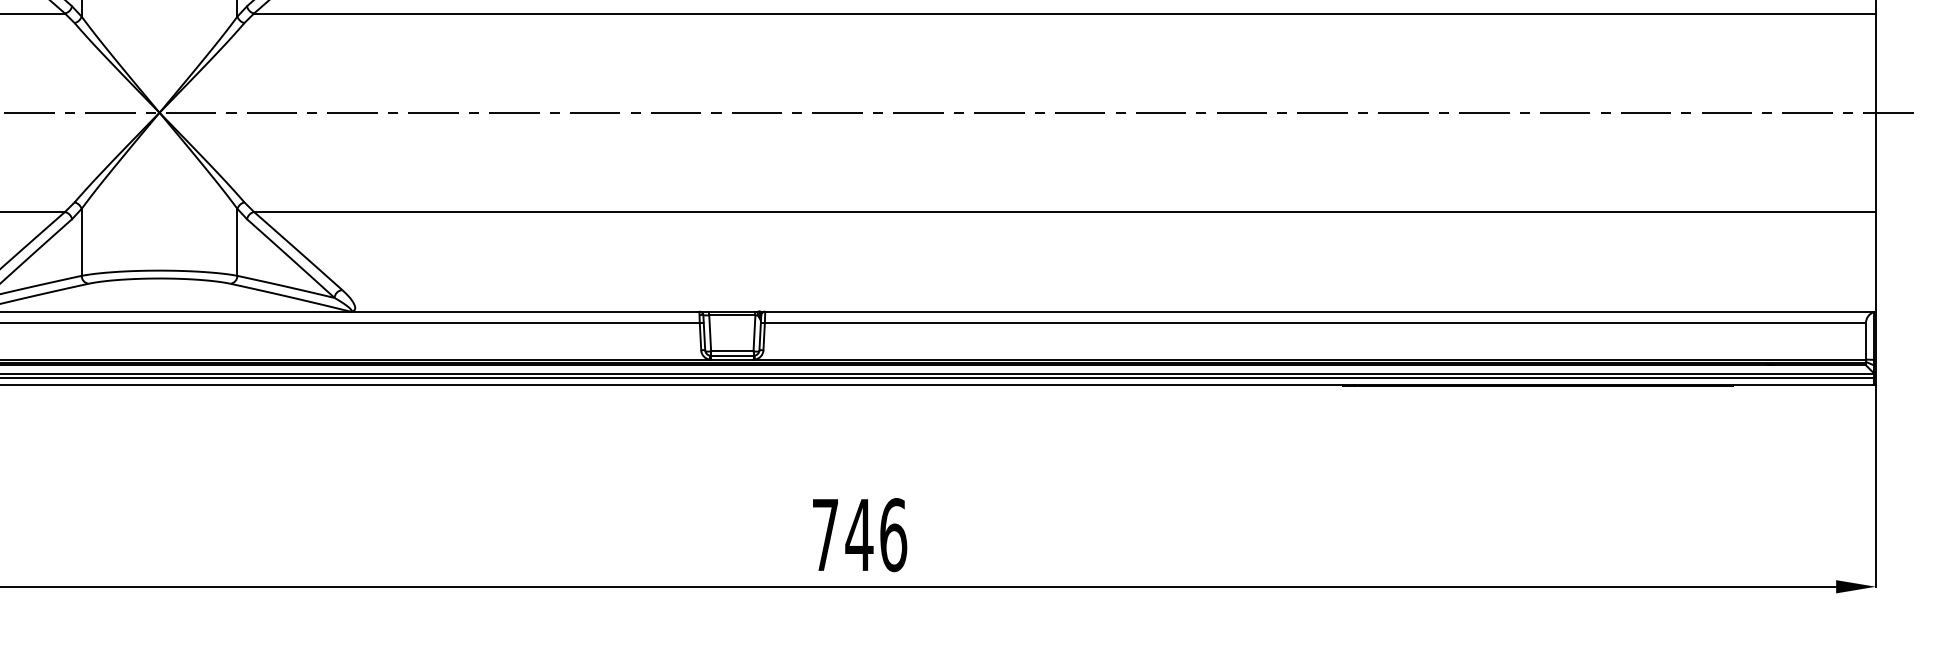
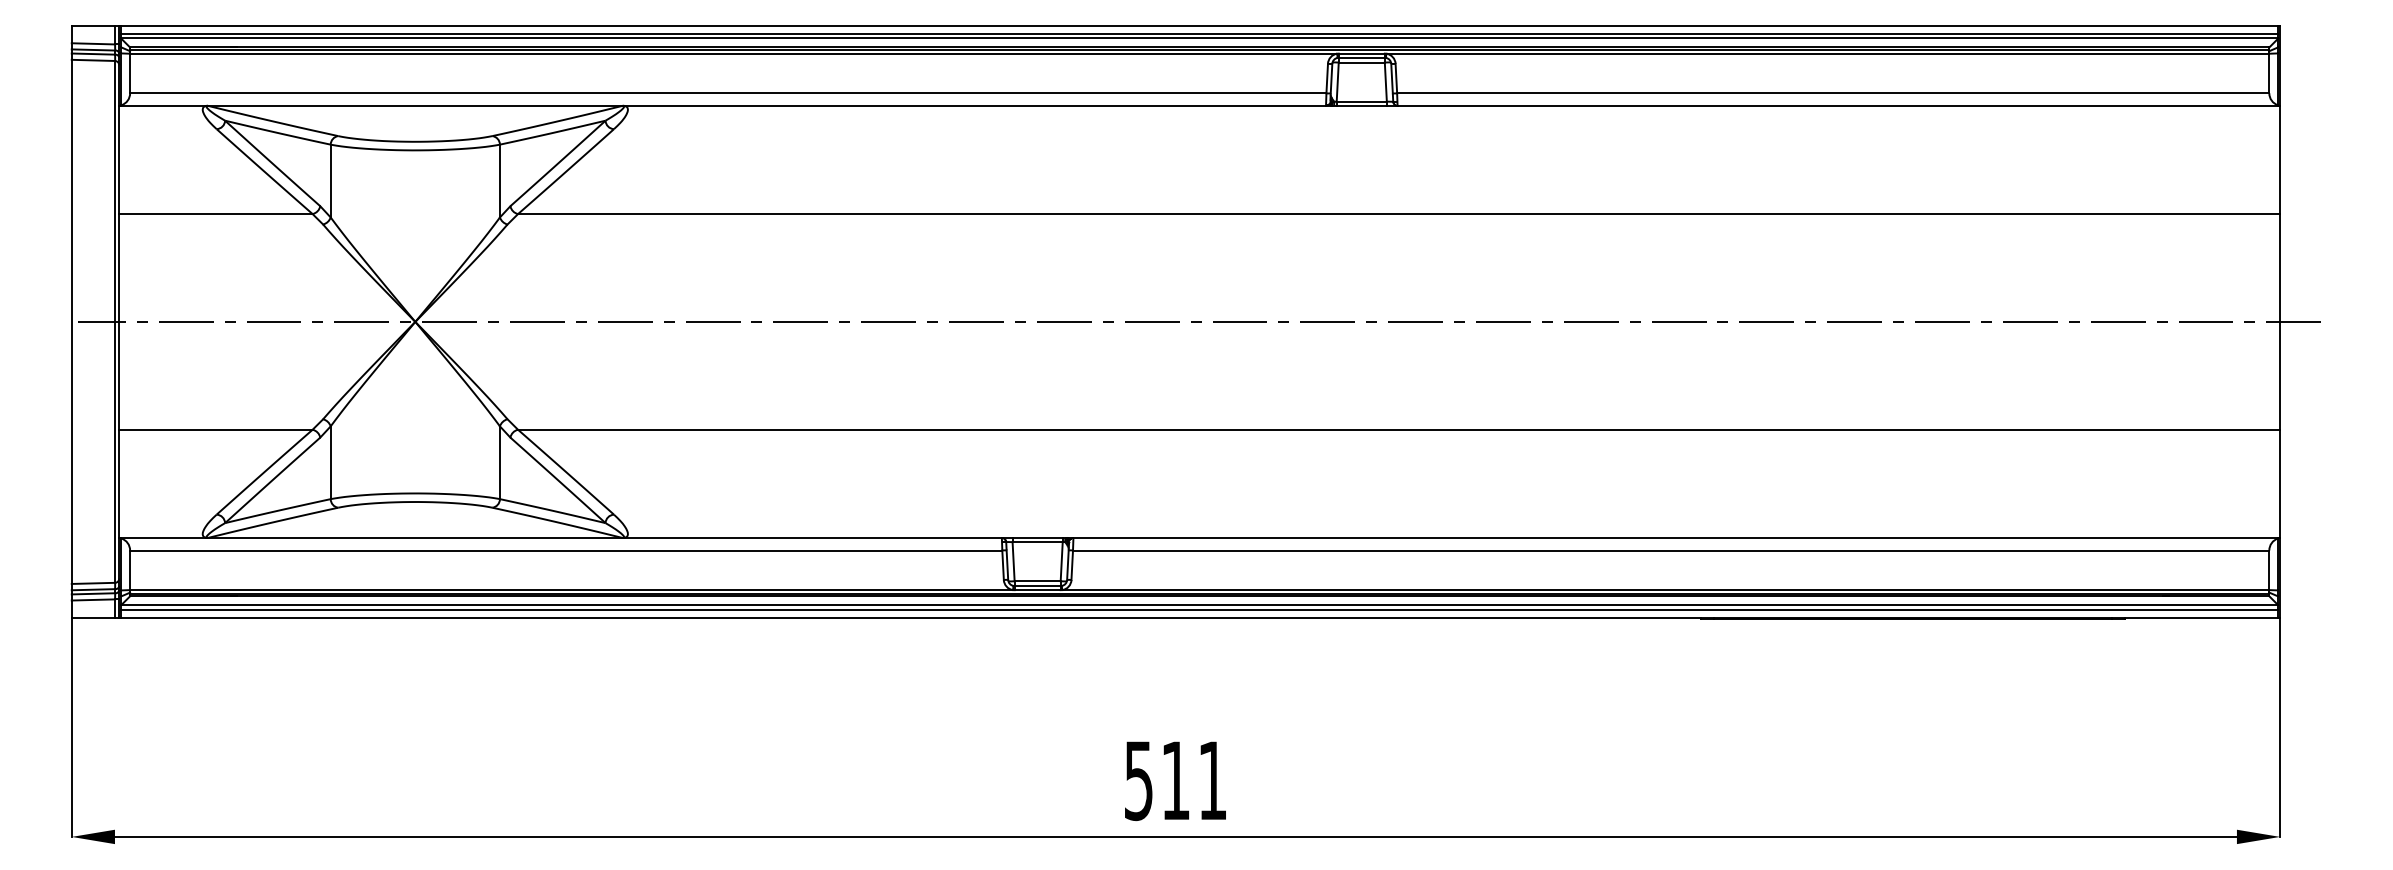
text: (860, 534) -> (1176, 780), 746 -> 511

